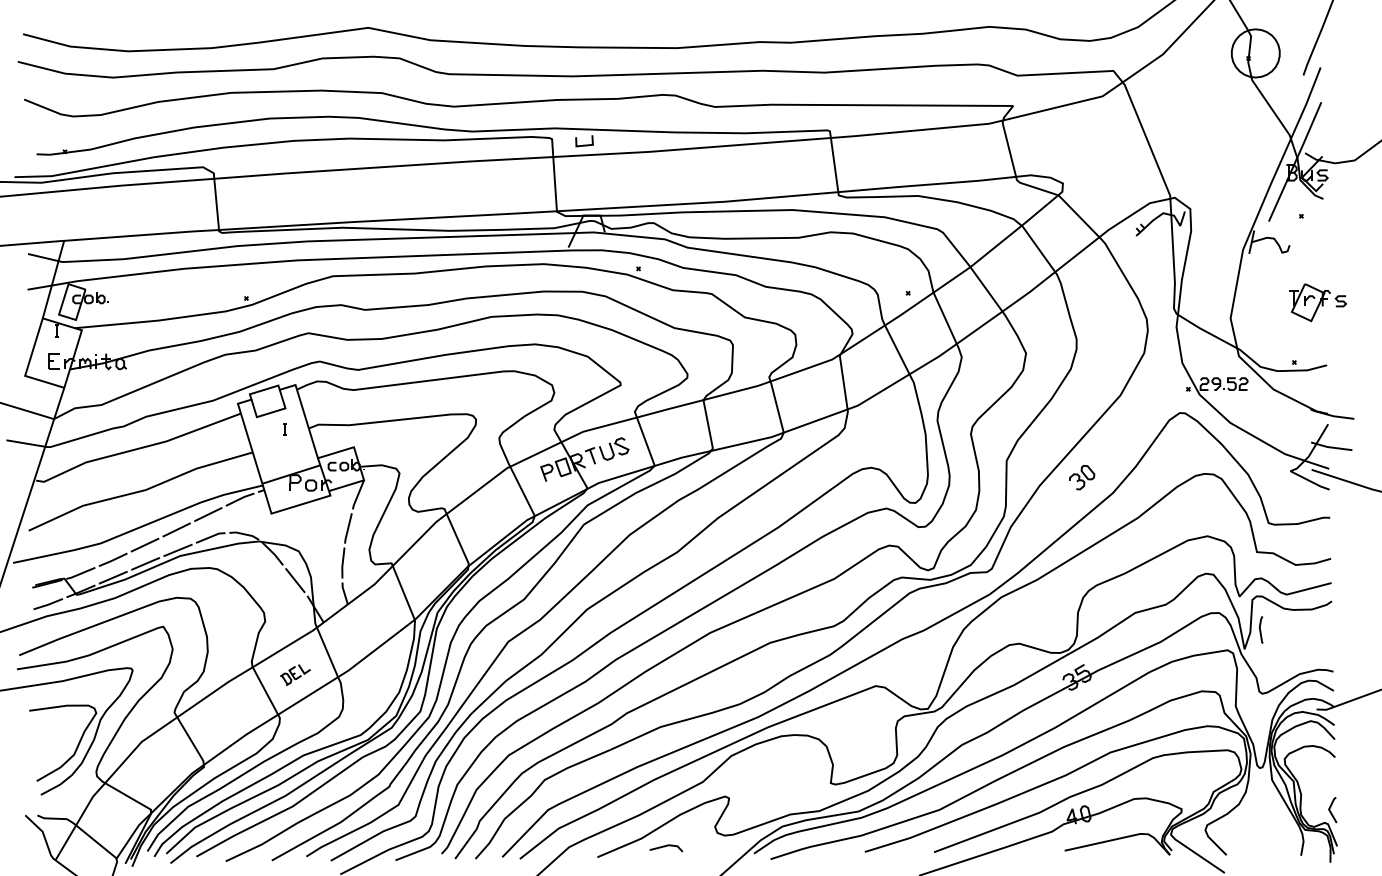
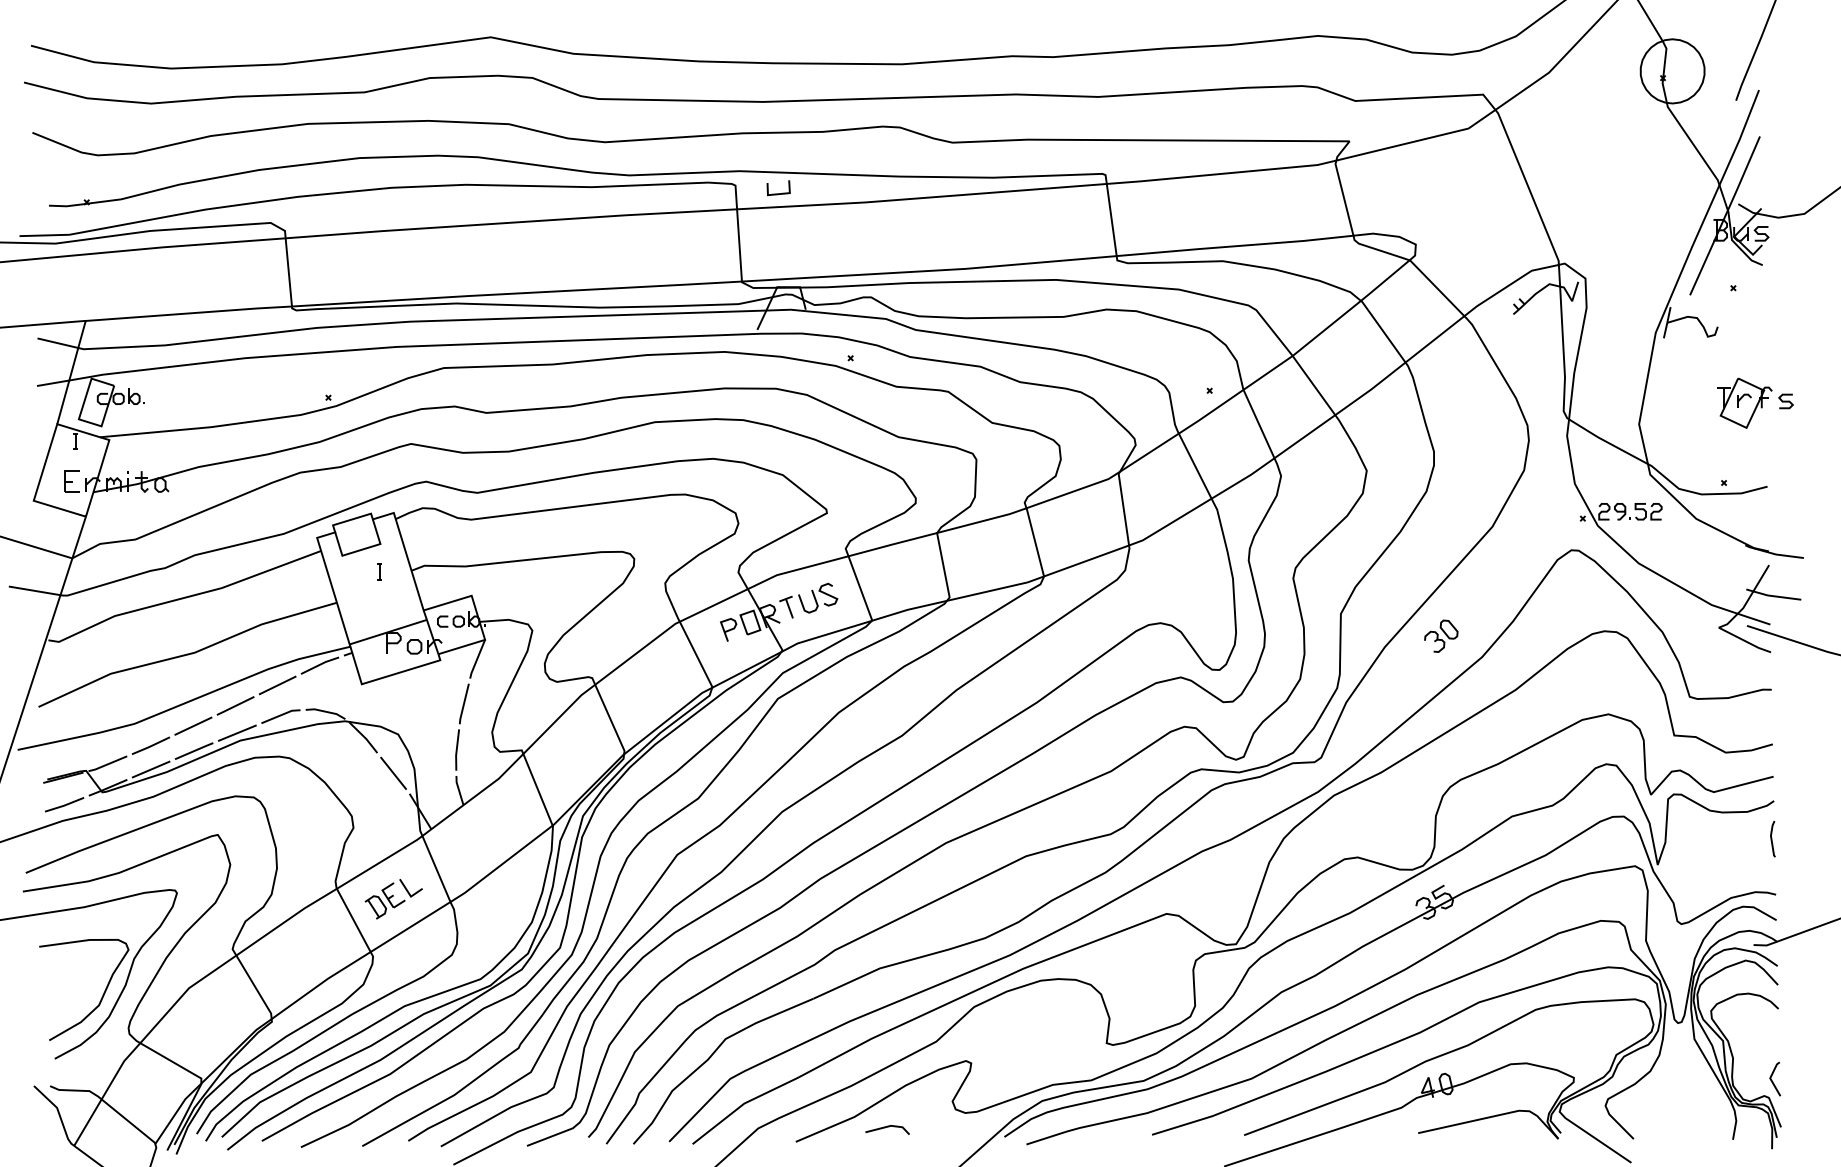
line: (1260, 630) -> (1772, 839), moved
part: (295, 675) -> (393, 899), size x1.43

